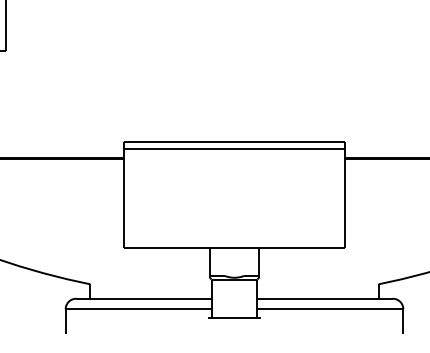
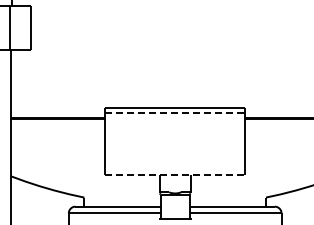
line: (235, 149) -> (175, 112), solid -> dashed
line: (235, 247) -> (175, 174), solid -> dashed

